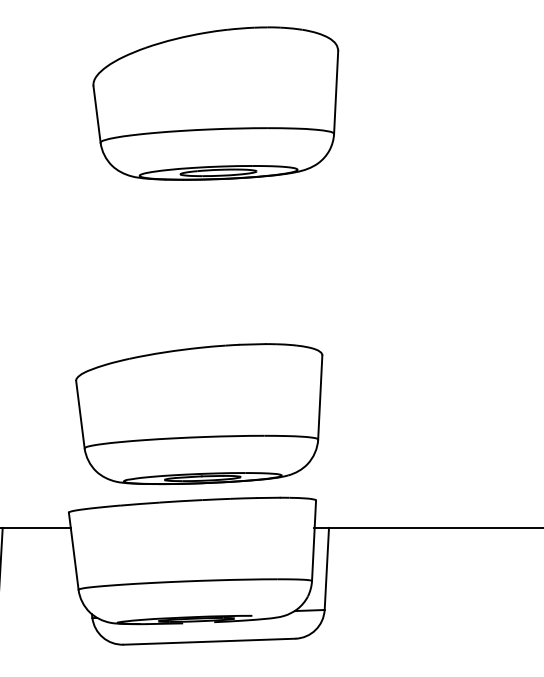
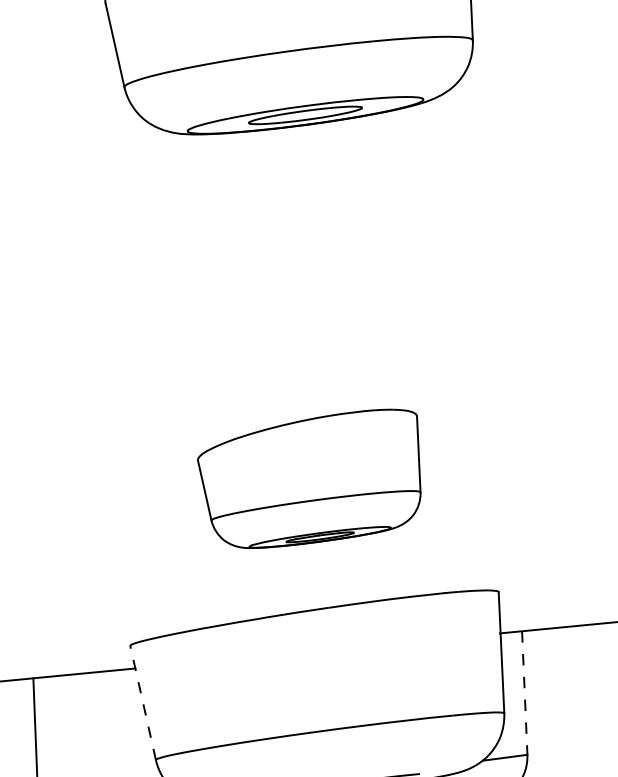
part: (199, 414) -> (311, 480), size x0.6
line: (73, 551) -> (142, 703), solid -> dashed
line: (326, 569) -> (524, 693), solid -> dashed

